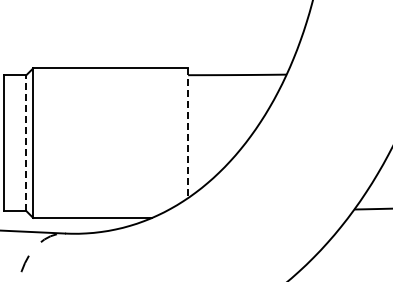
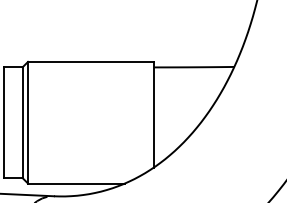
line: (188, 133) -> (154, 114), dashed -> solid
line: (26, 143) -> (22, 122), dashed -> solid

